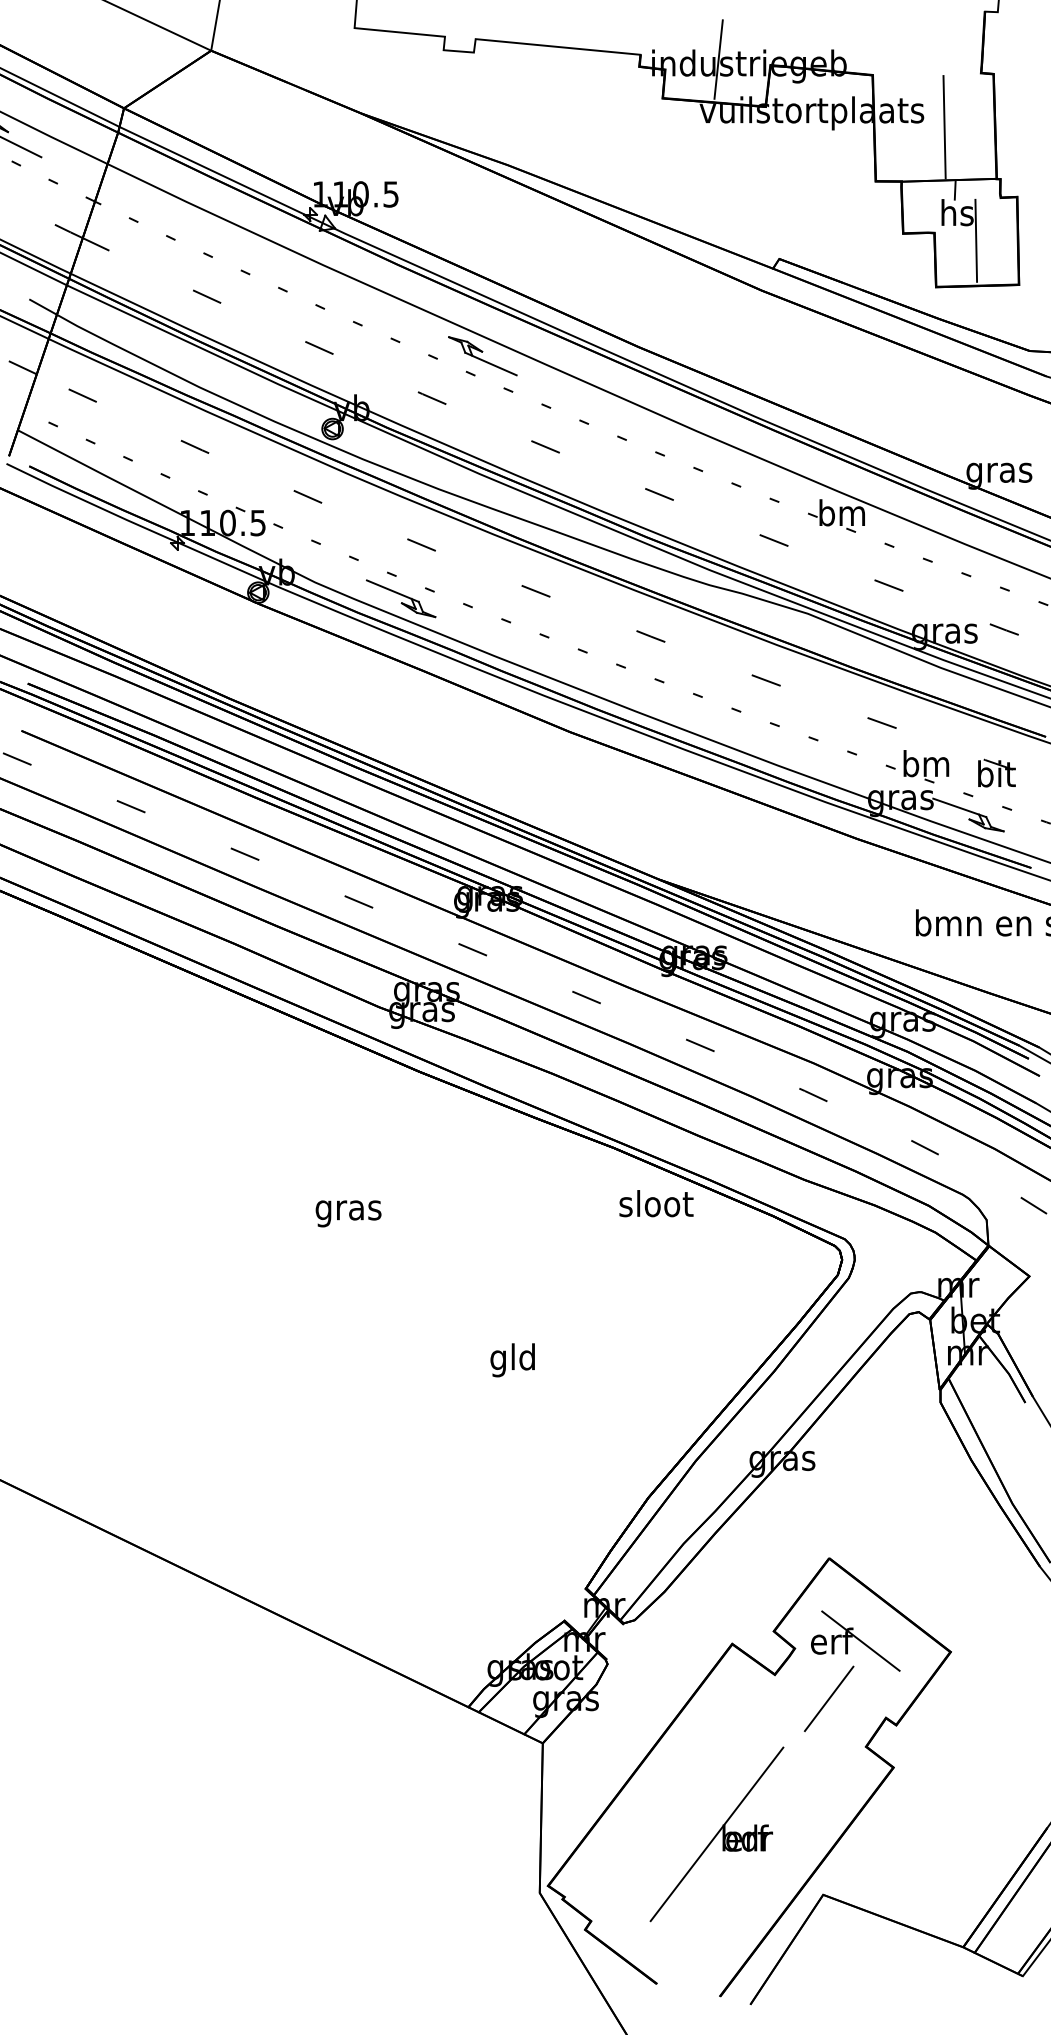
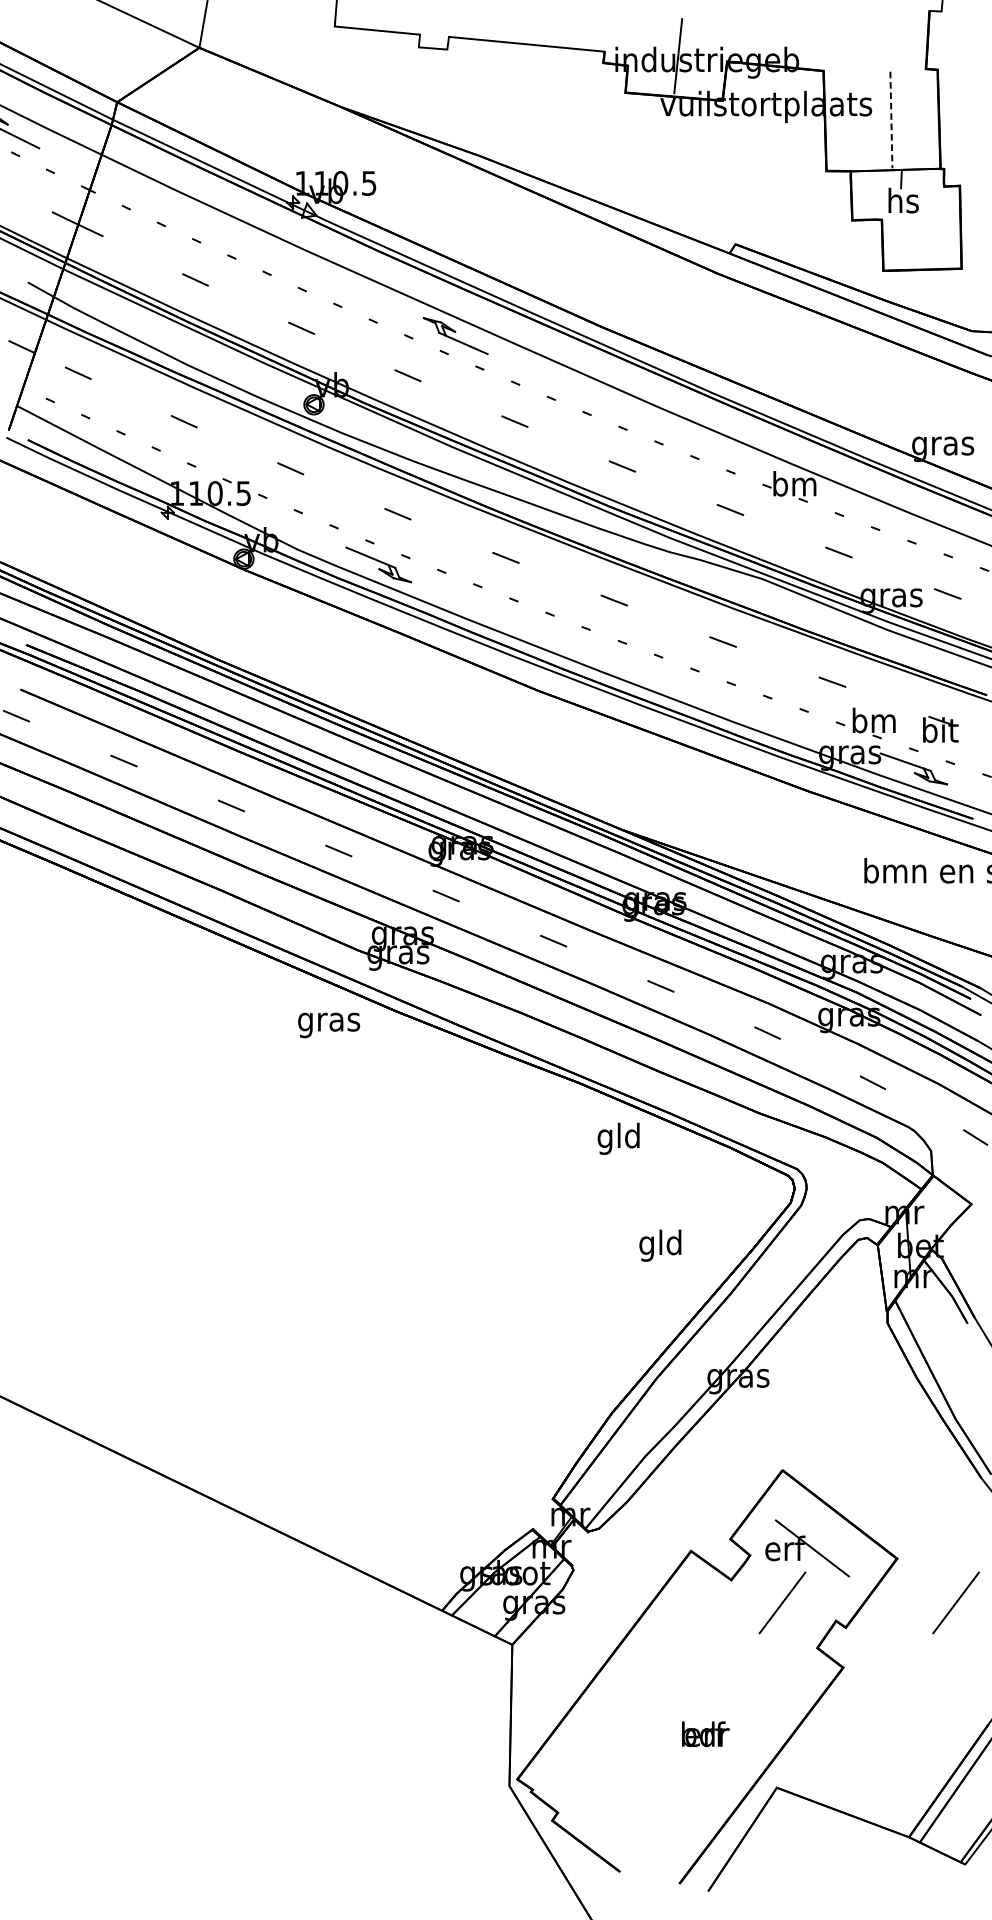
line: (944, 127) -> (891, 120), solid -> dashed
line: (976, 240) -> (921, 226), removed
text: (656, 1207) -> (619, 1139), sloot -> gld
text: (348, 1213) -> (329, 1025), moved
text: (512, 1360) -> (660, 1245), moved
line: (1012, 1698) -> (955, 1602), added
line: (716, 1834) -> (676, 1730), removed

